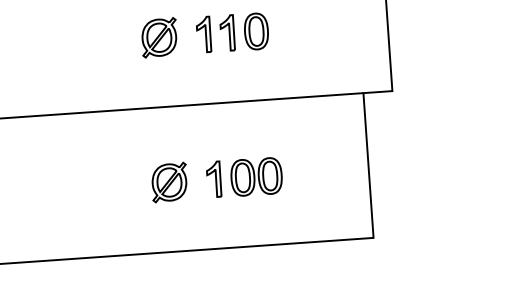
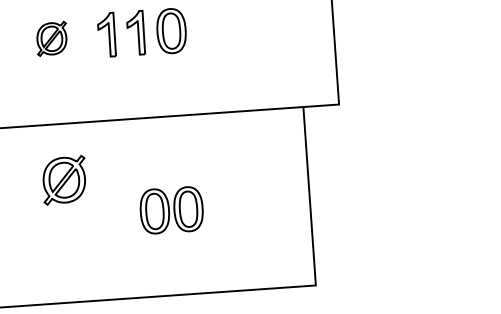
part: (159, 37) -> (52, 38), size x0.7
part: (214, 178) -> (119, 212), removed
part: (169, 182) -> (64, 180), moved

